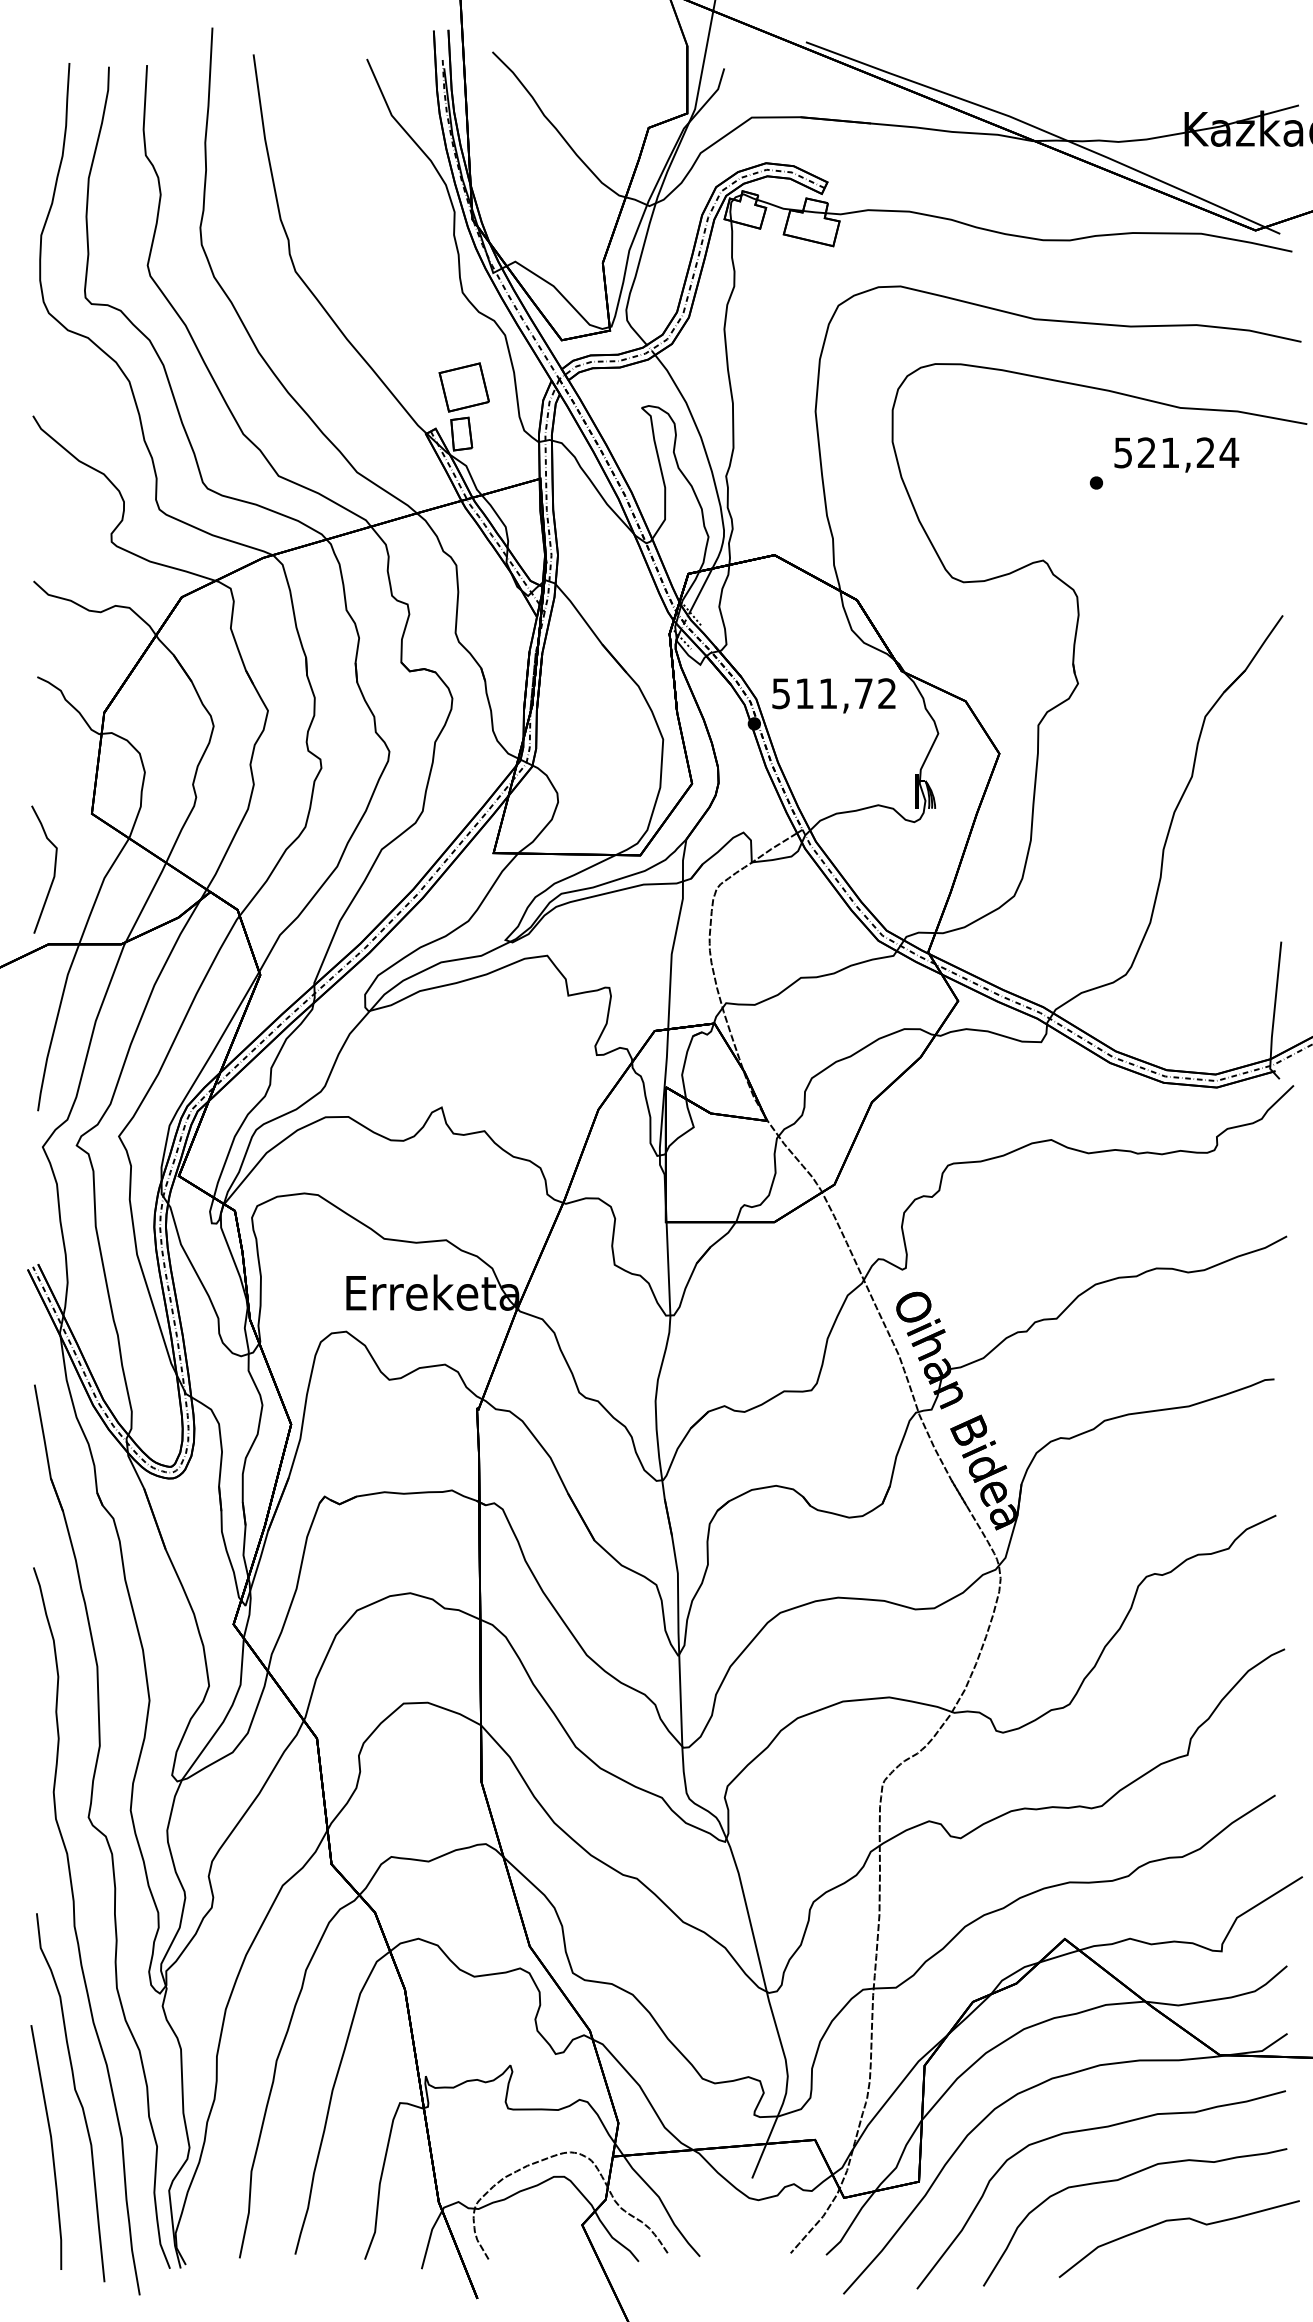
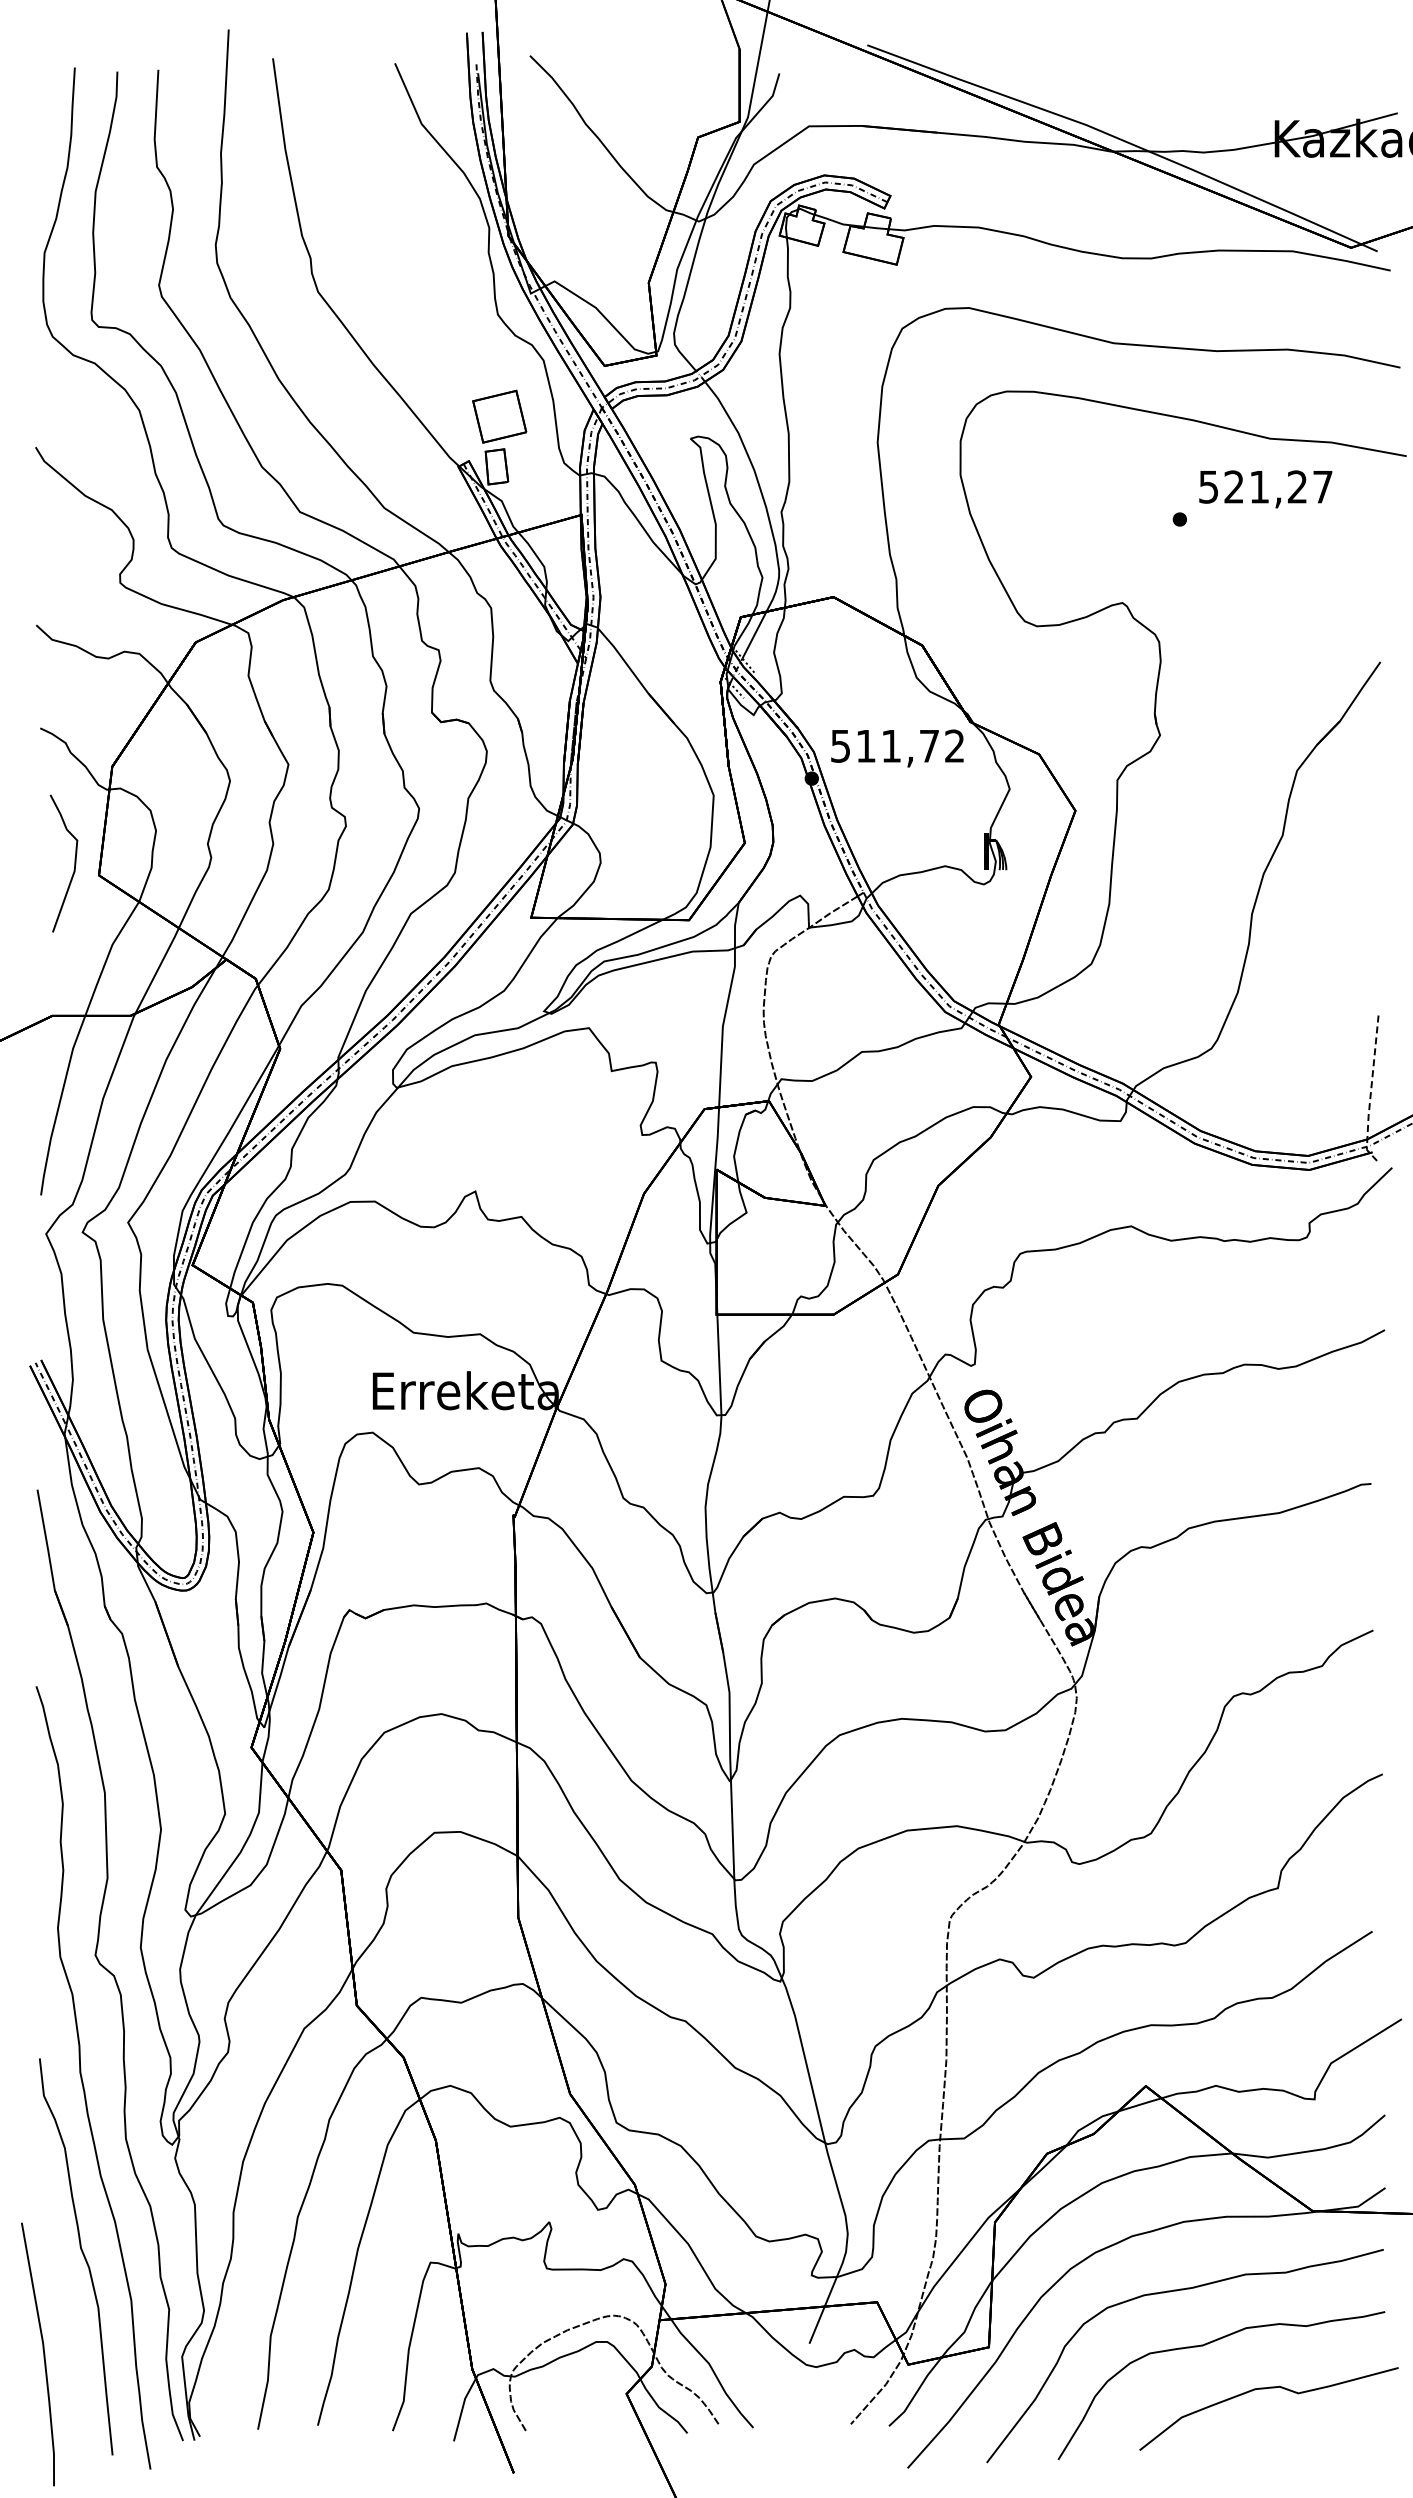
text: (1229, 453) -> (1322, 487), 521,24 -> 521,27
curve: (54, 869) -> (74, 863), moved
line: (1274, 1013) -> (1371, 1090), solid -> dashed
line: (51, 2147) -> (43, 2354), moved

